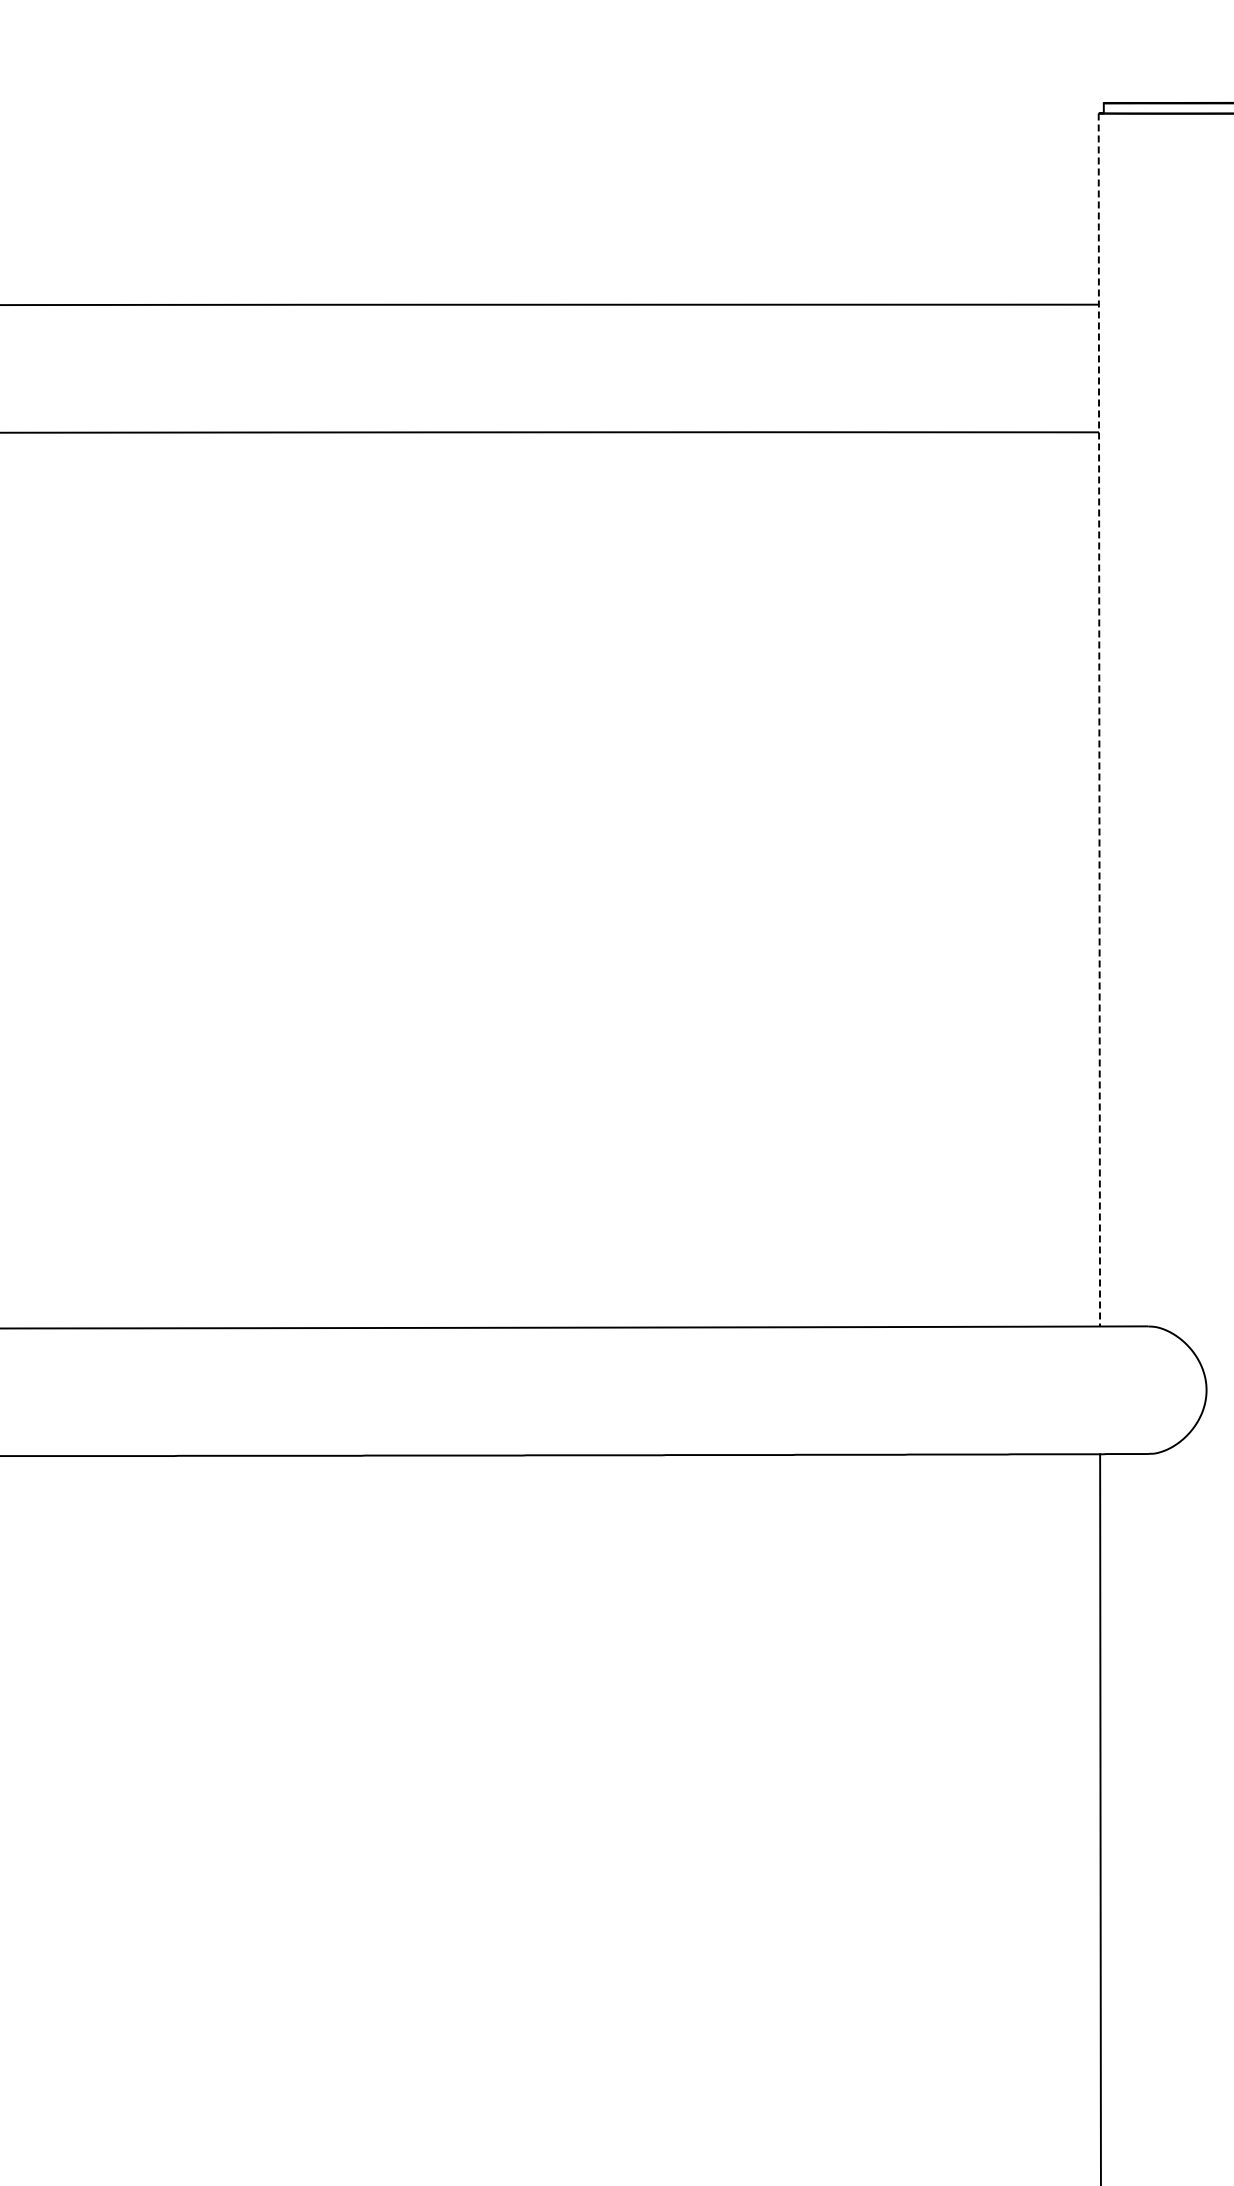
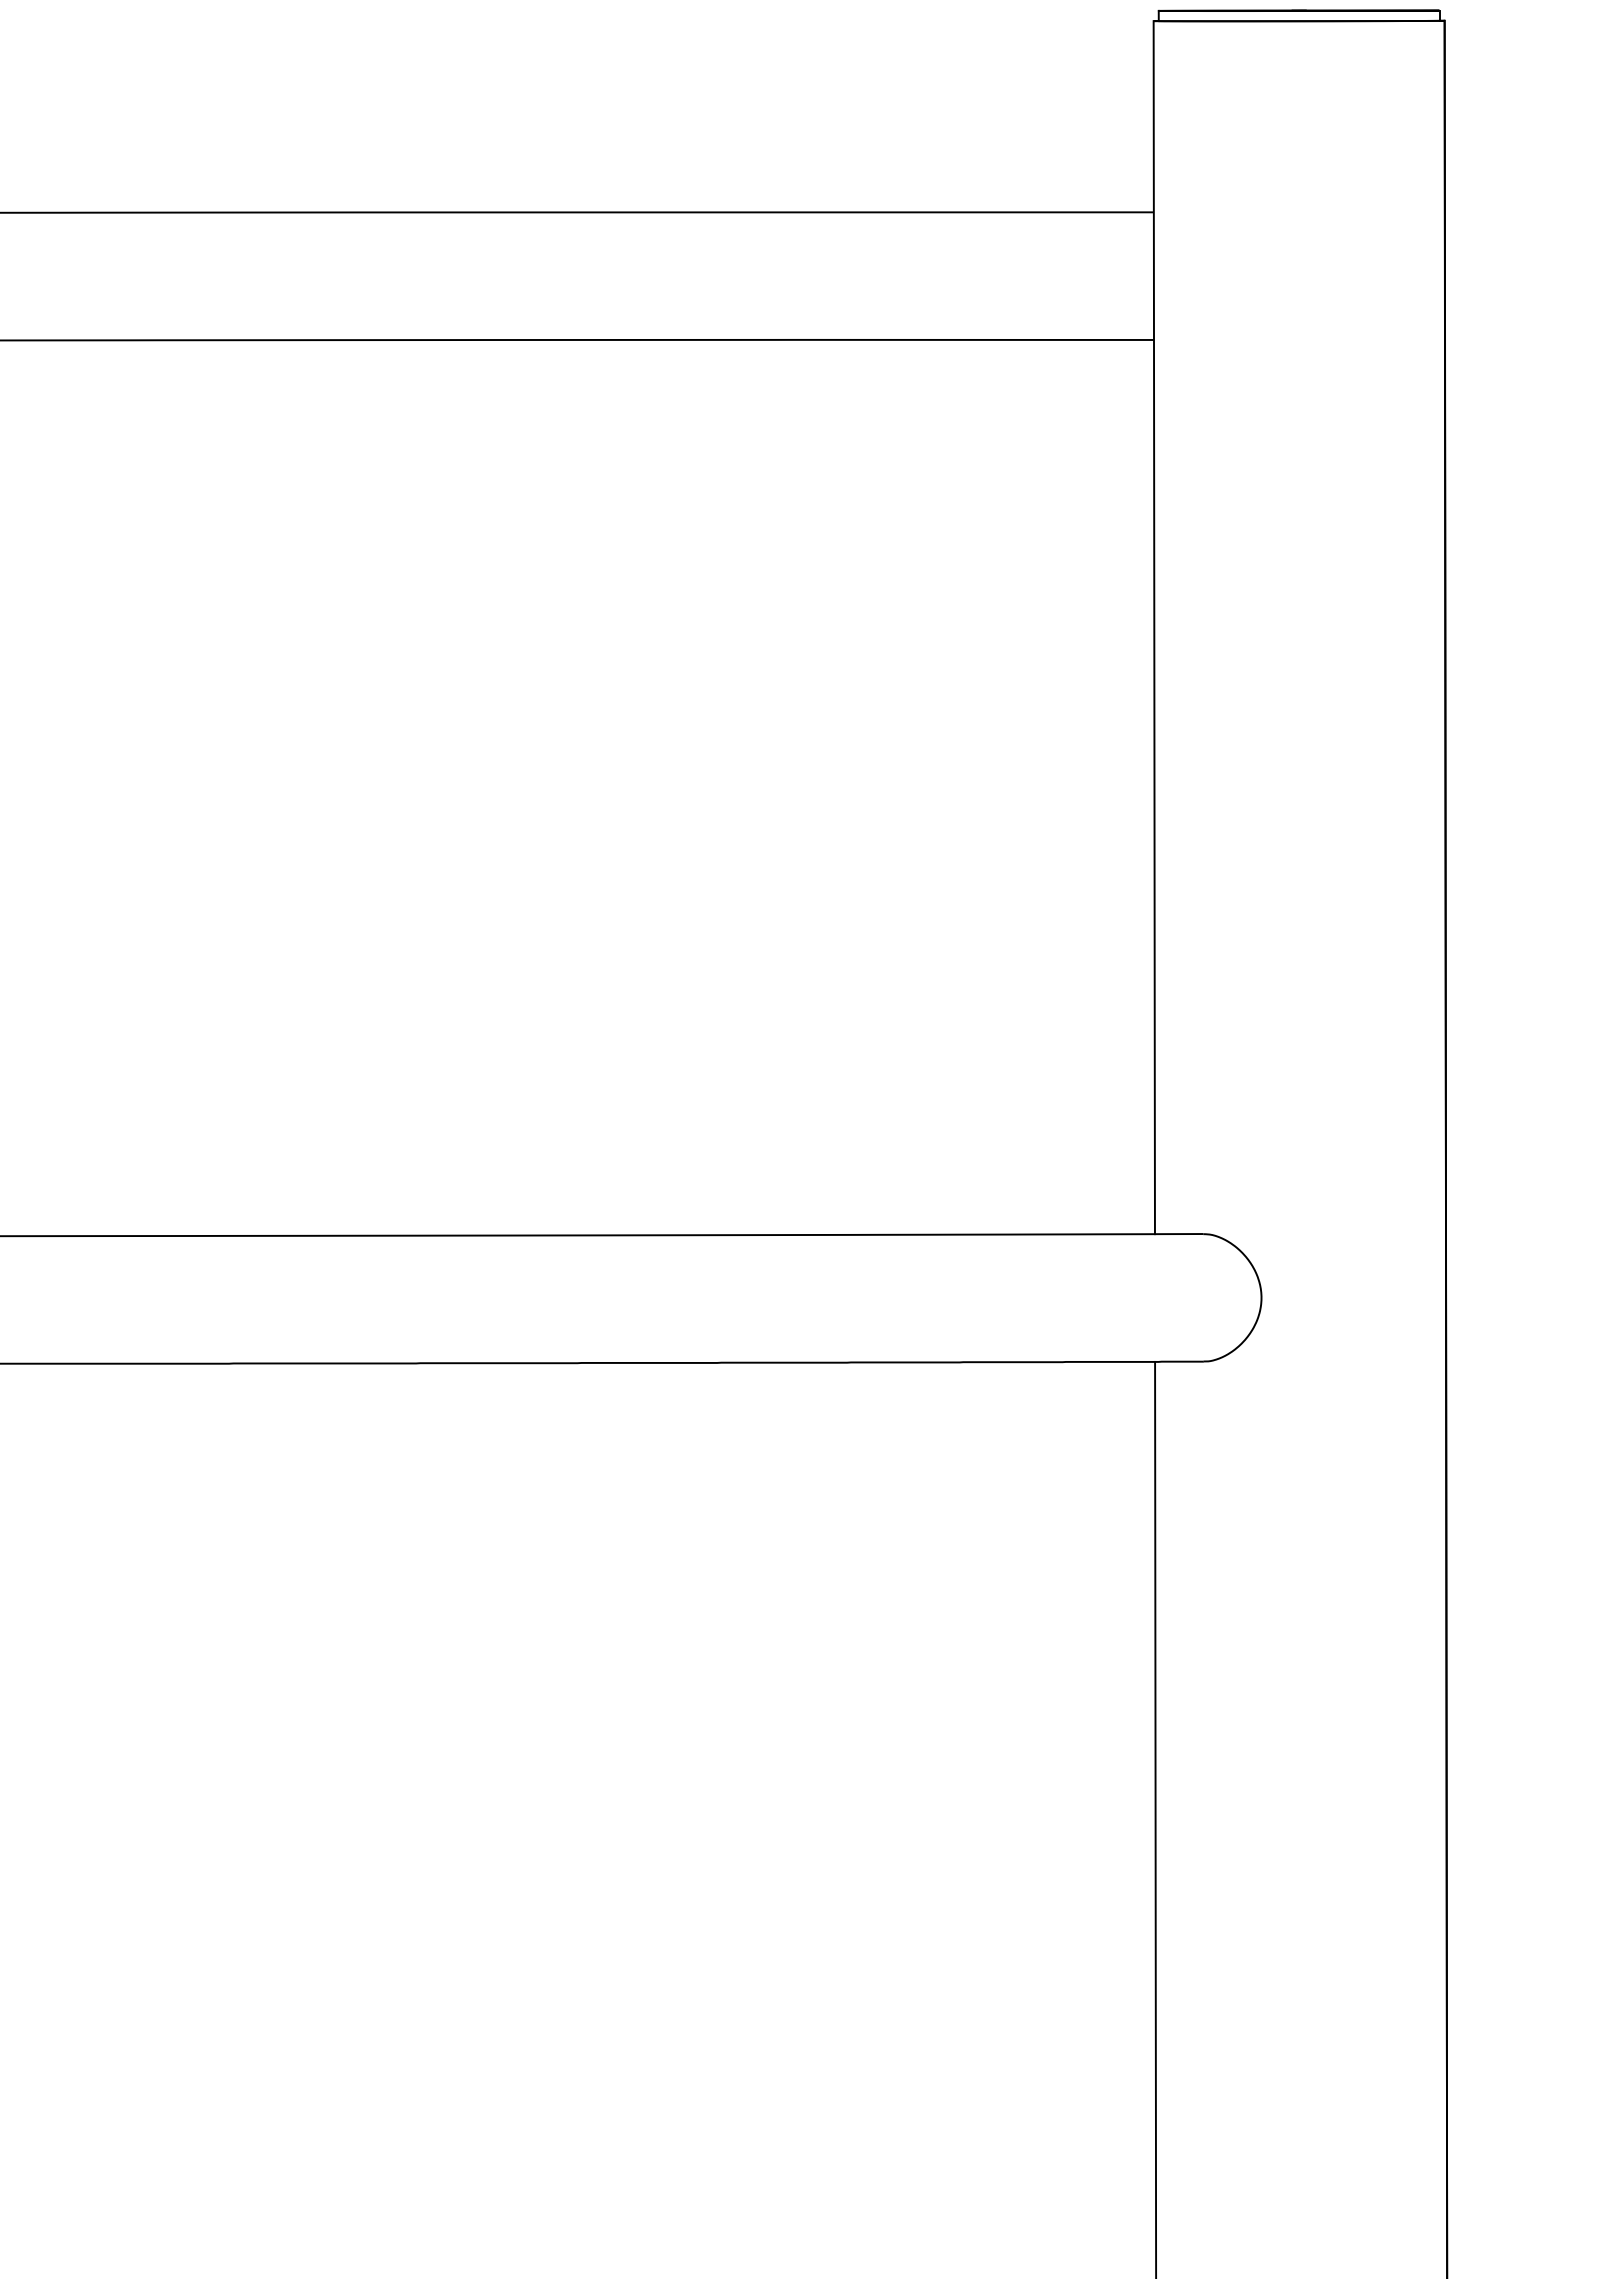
line: (1099, 719) -> (1154, 627), dashed -> solid

